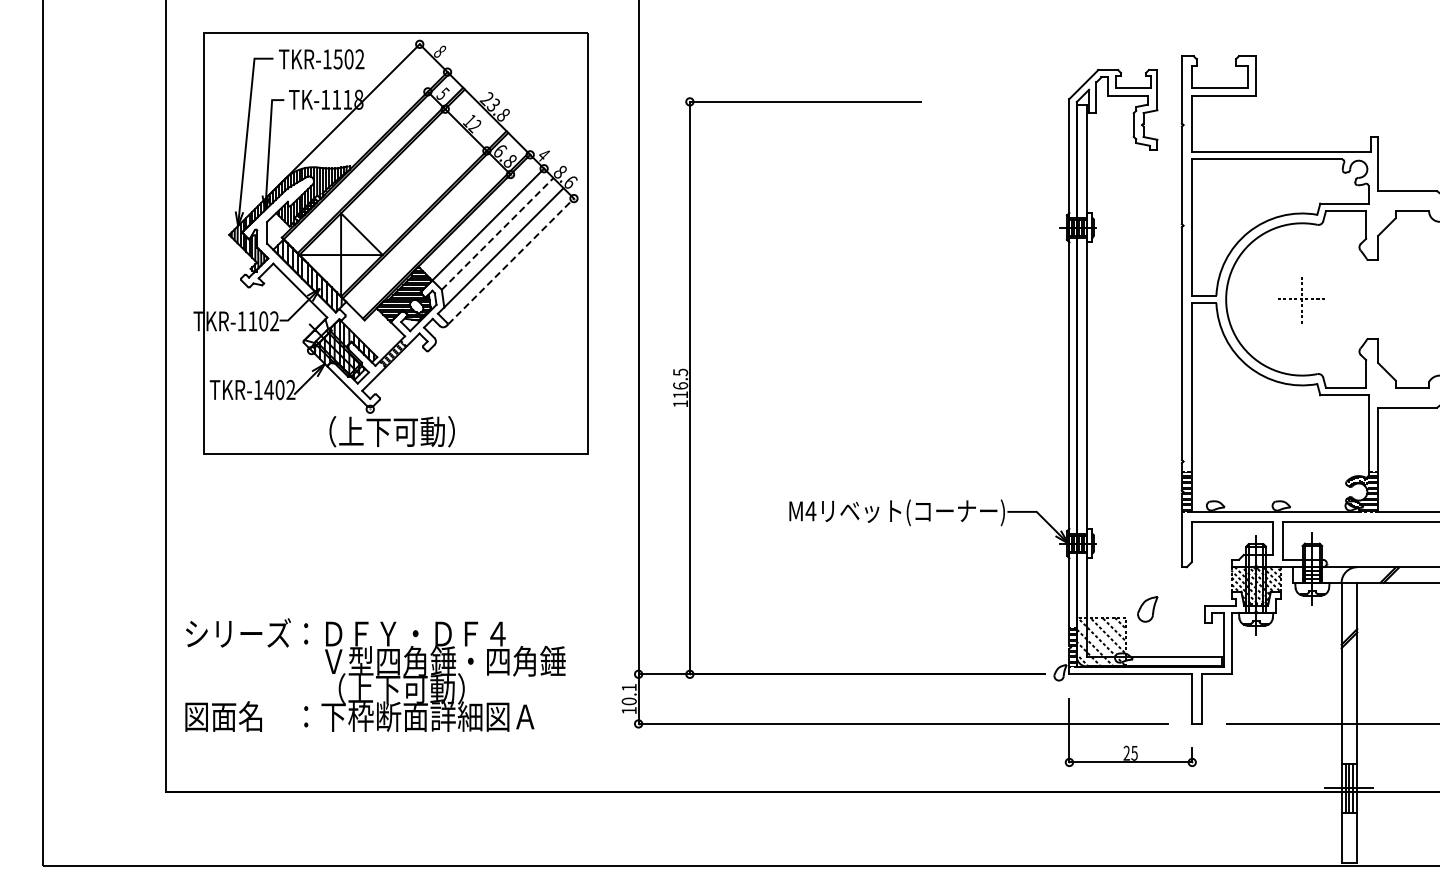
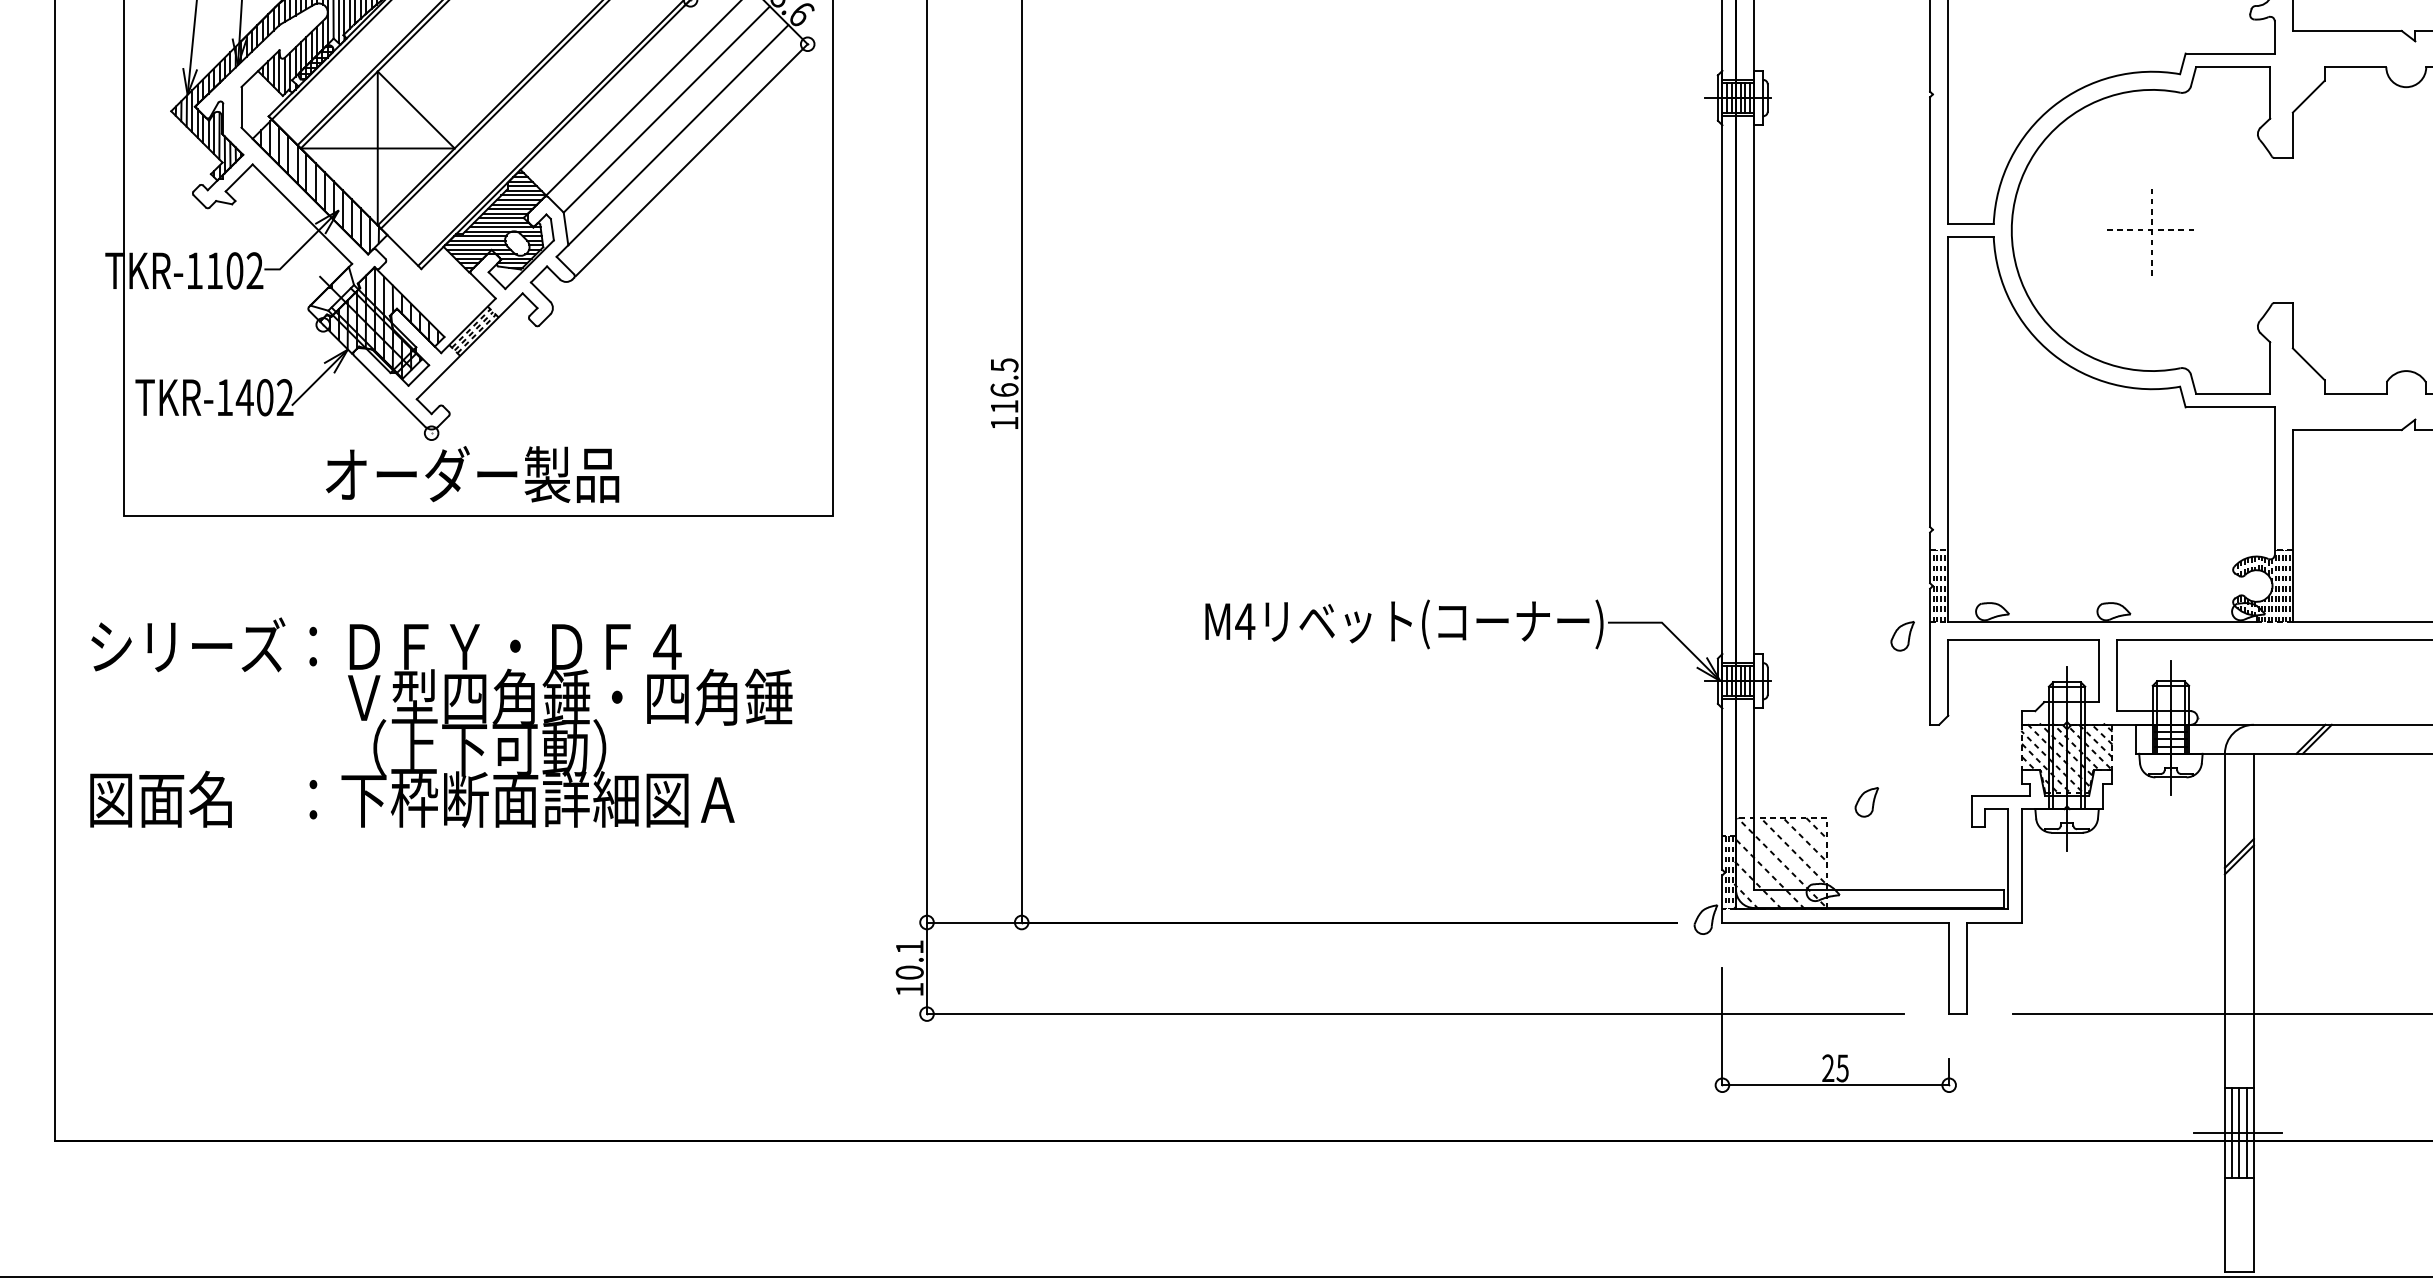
line: (497, 233) -> (666, 108), dashed -> solid
line: (511, 261) -> (692, 160), dashed -> solid
text: (392, 431) -> (472, 474), （上下可動） -> オーダー製品
part: (1166, 518) -> (1901, 634), added
part: (1147, 608) -> (1866, 801), size x0.62
text: (375, 674) -> (441, 721), moved

